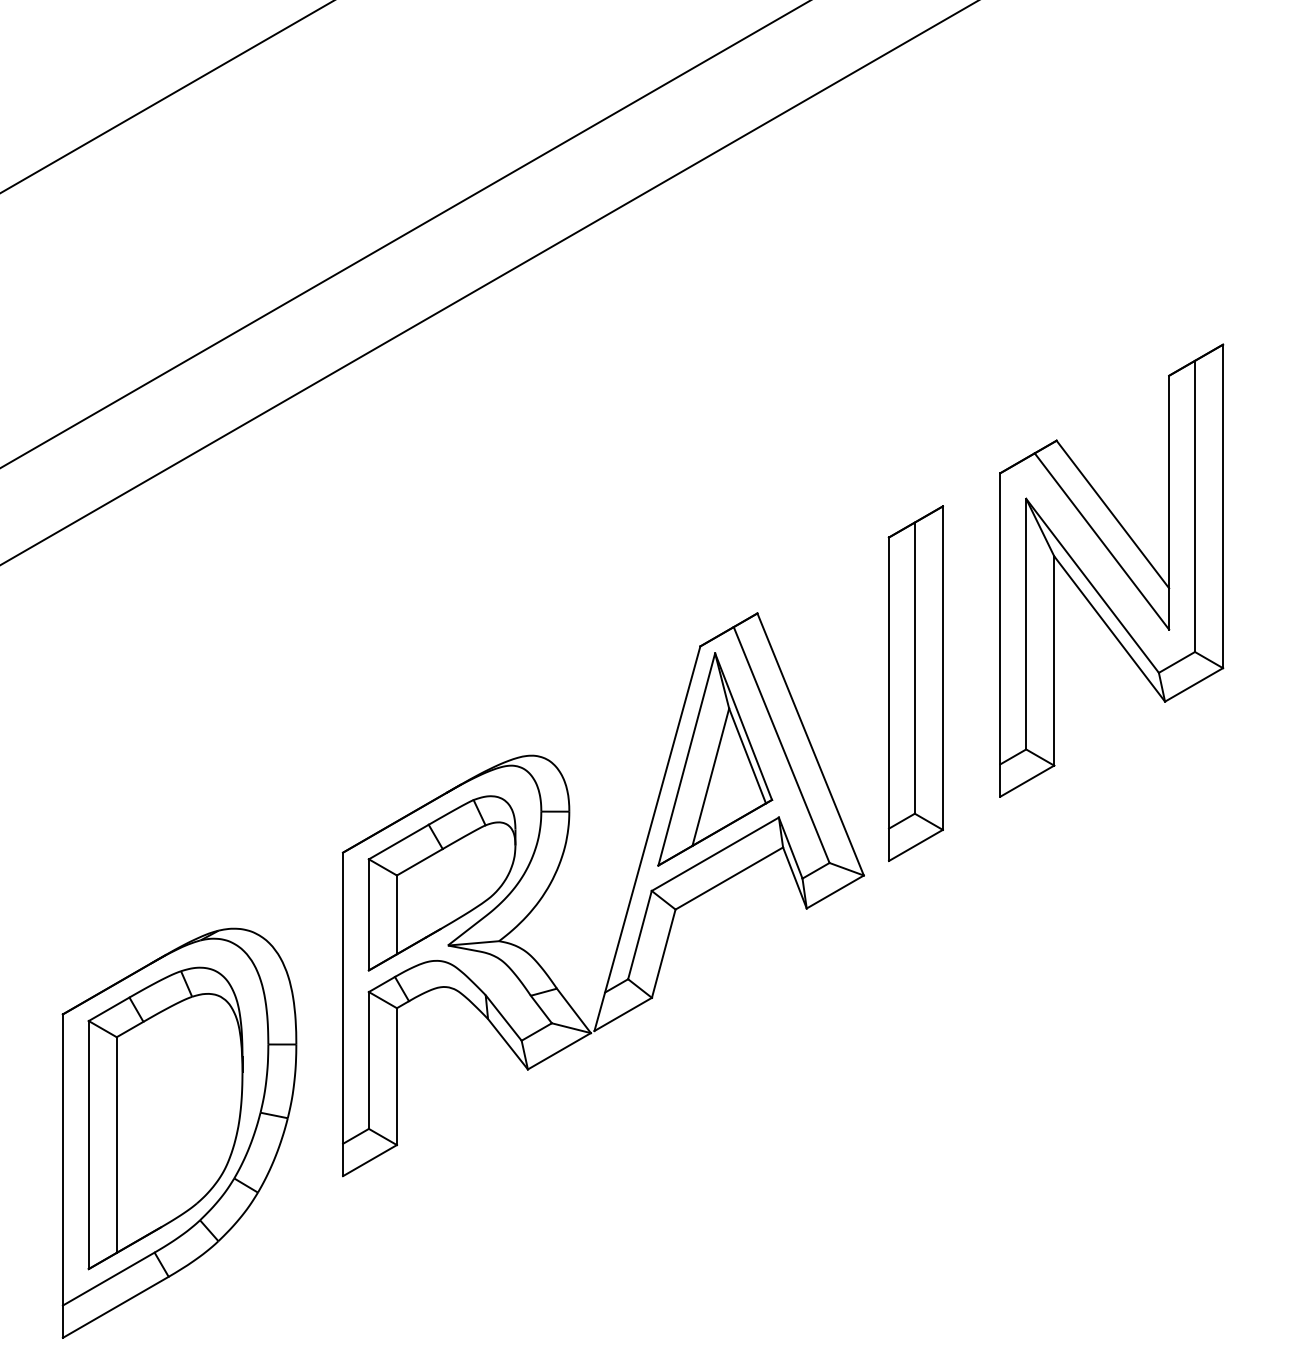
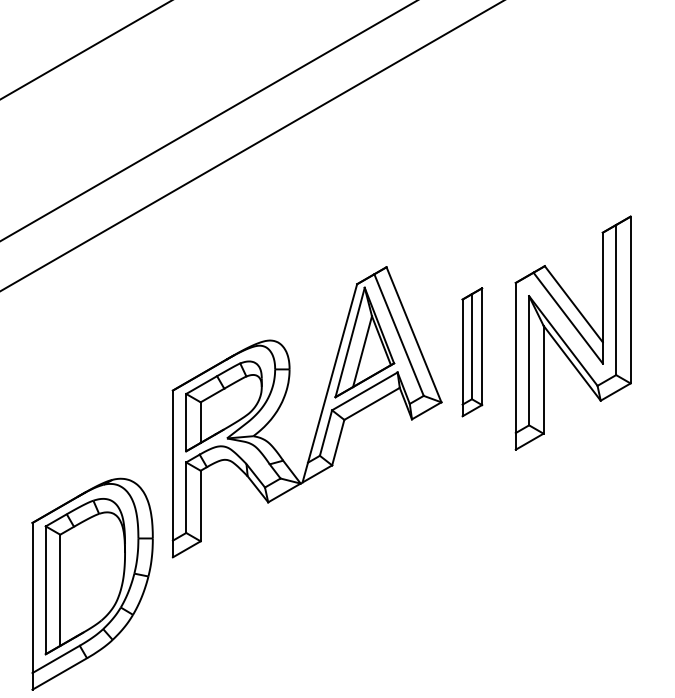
part: (1110, 569) -> (572, 332), moved
part: (916, 681) -> (472, 351), size x0.7
part: (627, 902) -> (319, 416), moved

